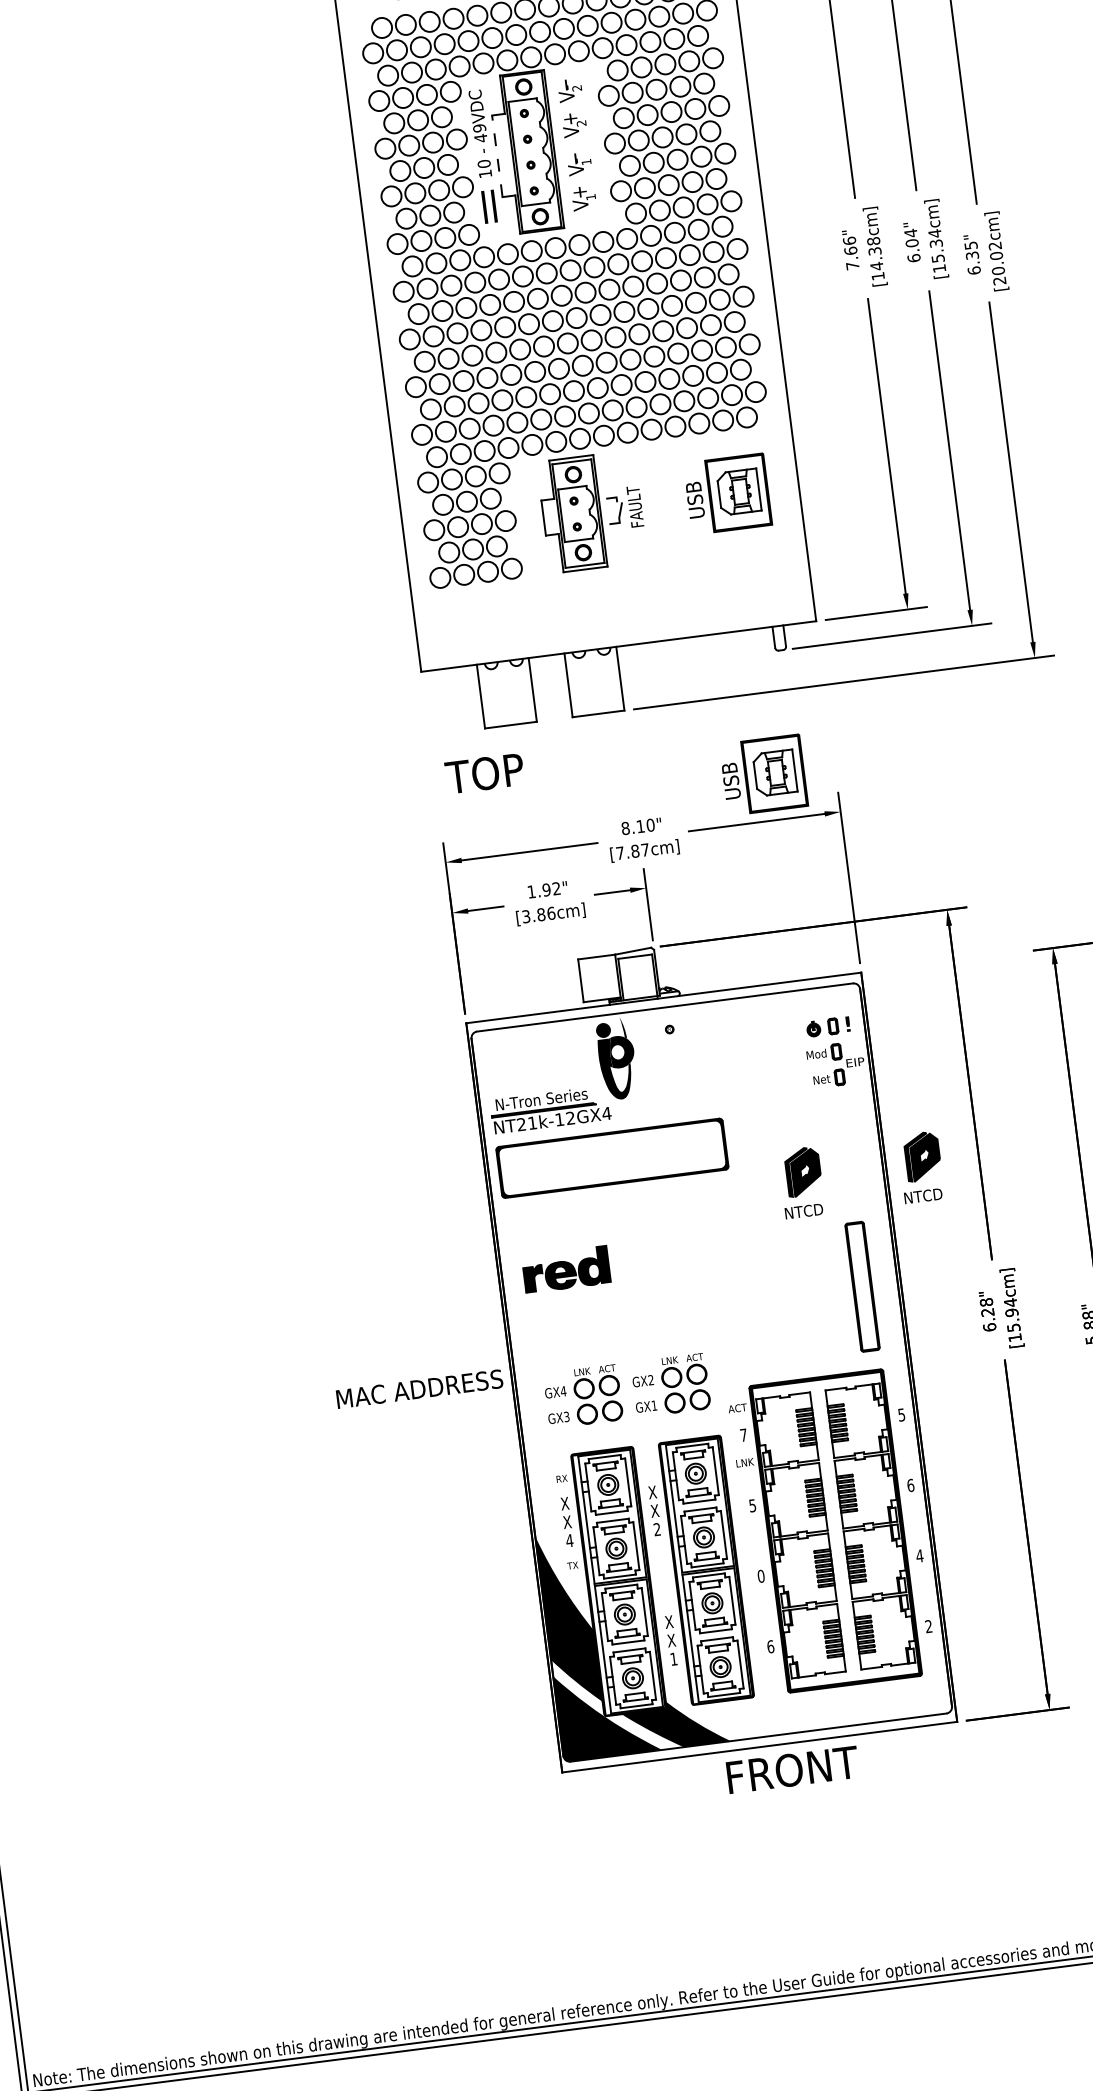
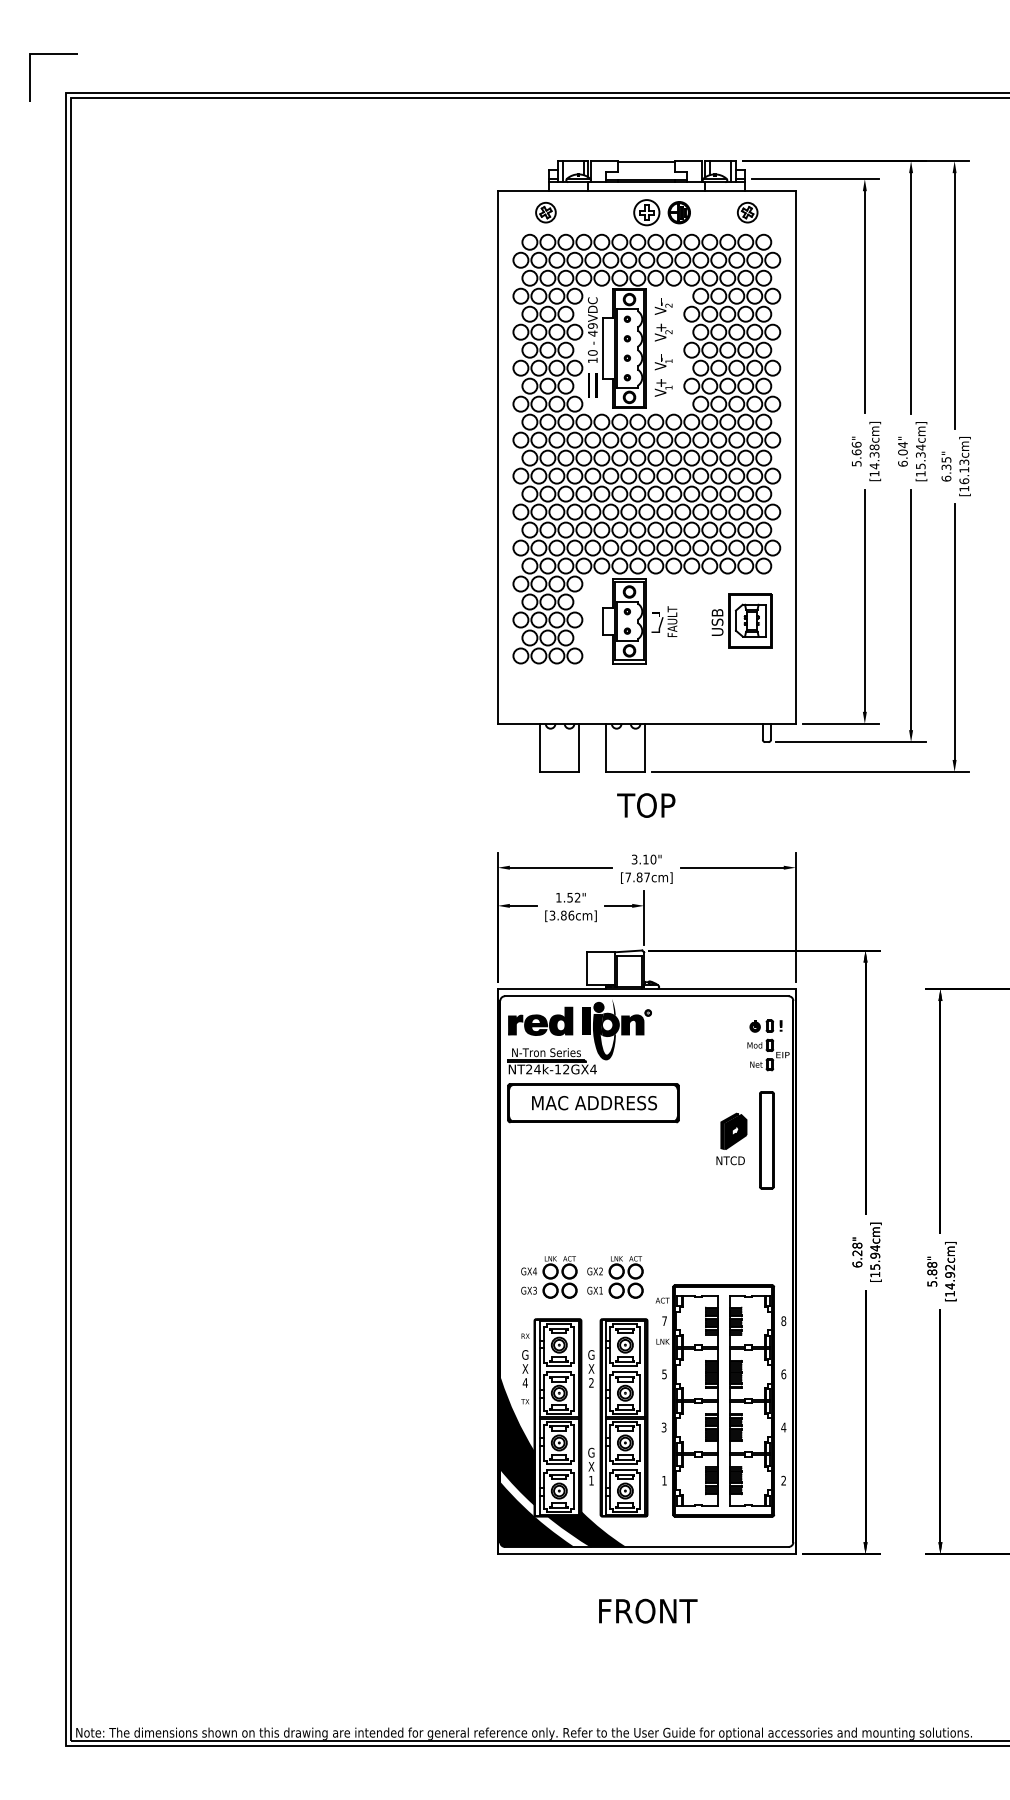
line: (497, 156) -> (603, 348), dashed -> solid
text: (997, 263) -> (964, 475), [20.02cm] -> [16.13cm]
text: (852, 265) -> (856, 463), 7.66" -> 5.66"
text: (485, 773) -> (646, 805), moved
part: (762, 774) -> (741, 832), removed
text: (625, 828) -> (634, 859), 8.10" -> 3.10"
text: (547, 889) -> (570, 897), 1.92" -> 1.52"
fill: (650, 1047) -> (632, 1024), added
fill: (589, 1049) -> (586, 1020), added
text: (532, 1123) -> (537, 1069), NT21k-12GX4 -> NT24k-12GX4
part: (920, 1166) -> (821, 1138), removed
part: (565, 1268) -> (540, 1020), moved
part: (862, 1287) -> (766, 1140), moved
text: (419, 1389) -> (594, 1103), moved
text: (901, 1414) -> (783, 1320), 5 -> 8
text: (652, 1491) -> (591, 1354), X -> G
text: (565, 1503) -> (525, 1354), X -> G
text: (760, 1576) -> (663, 1427), 0 -> 3
text: (669, 1621) -> (591, 1452), X -> G
text: (770, 1646) -> (664, 1480), 6 -> 1
text: (793, 1768) -> (648, 1610), moved

